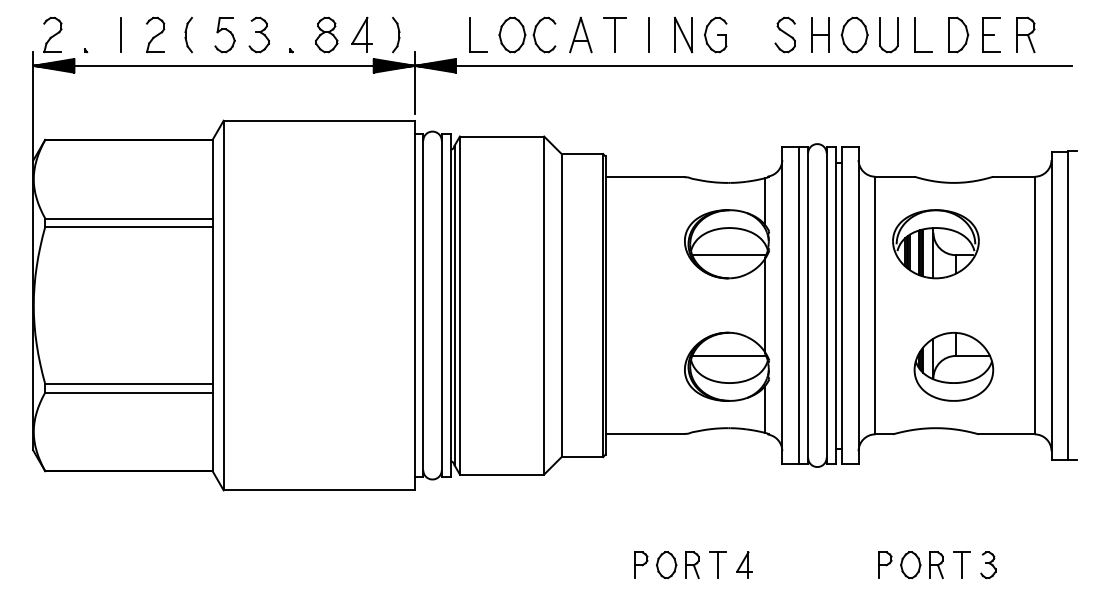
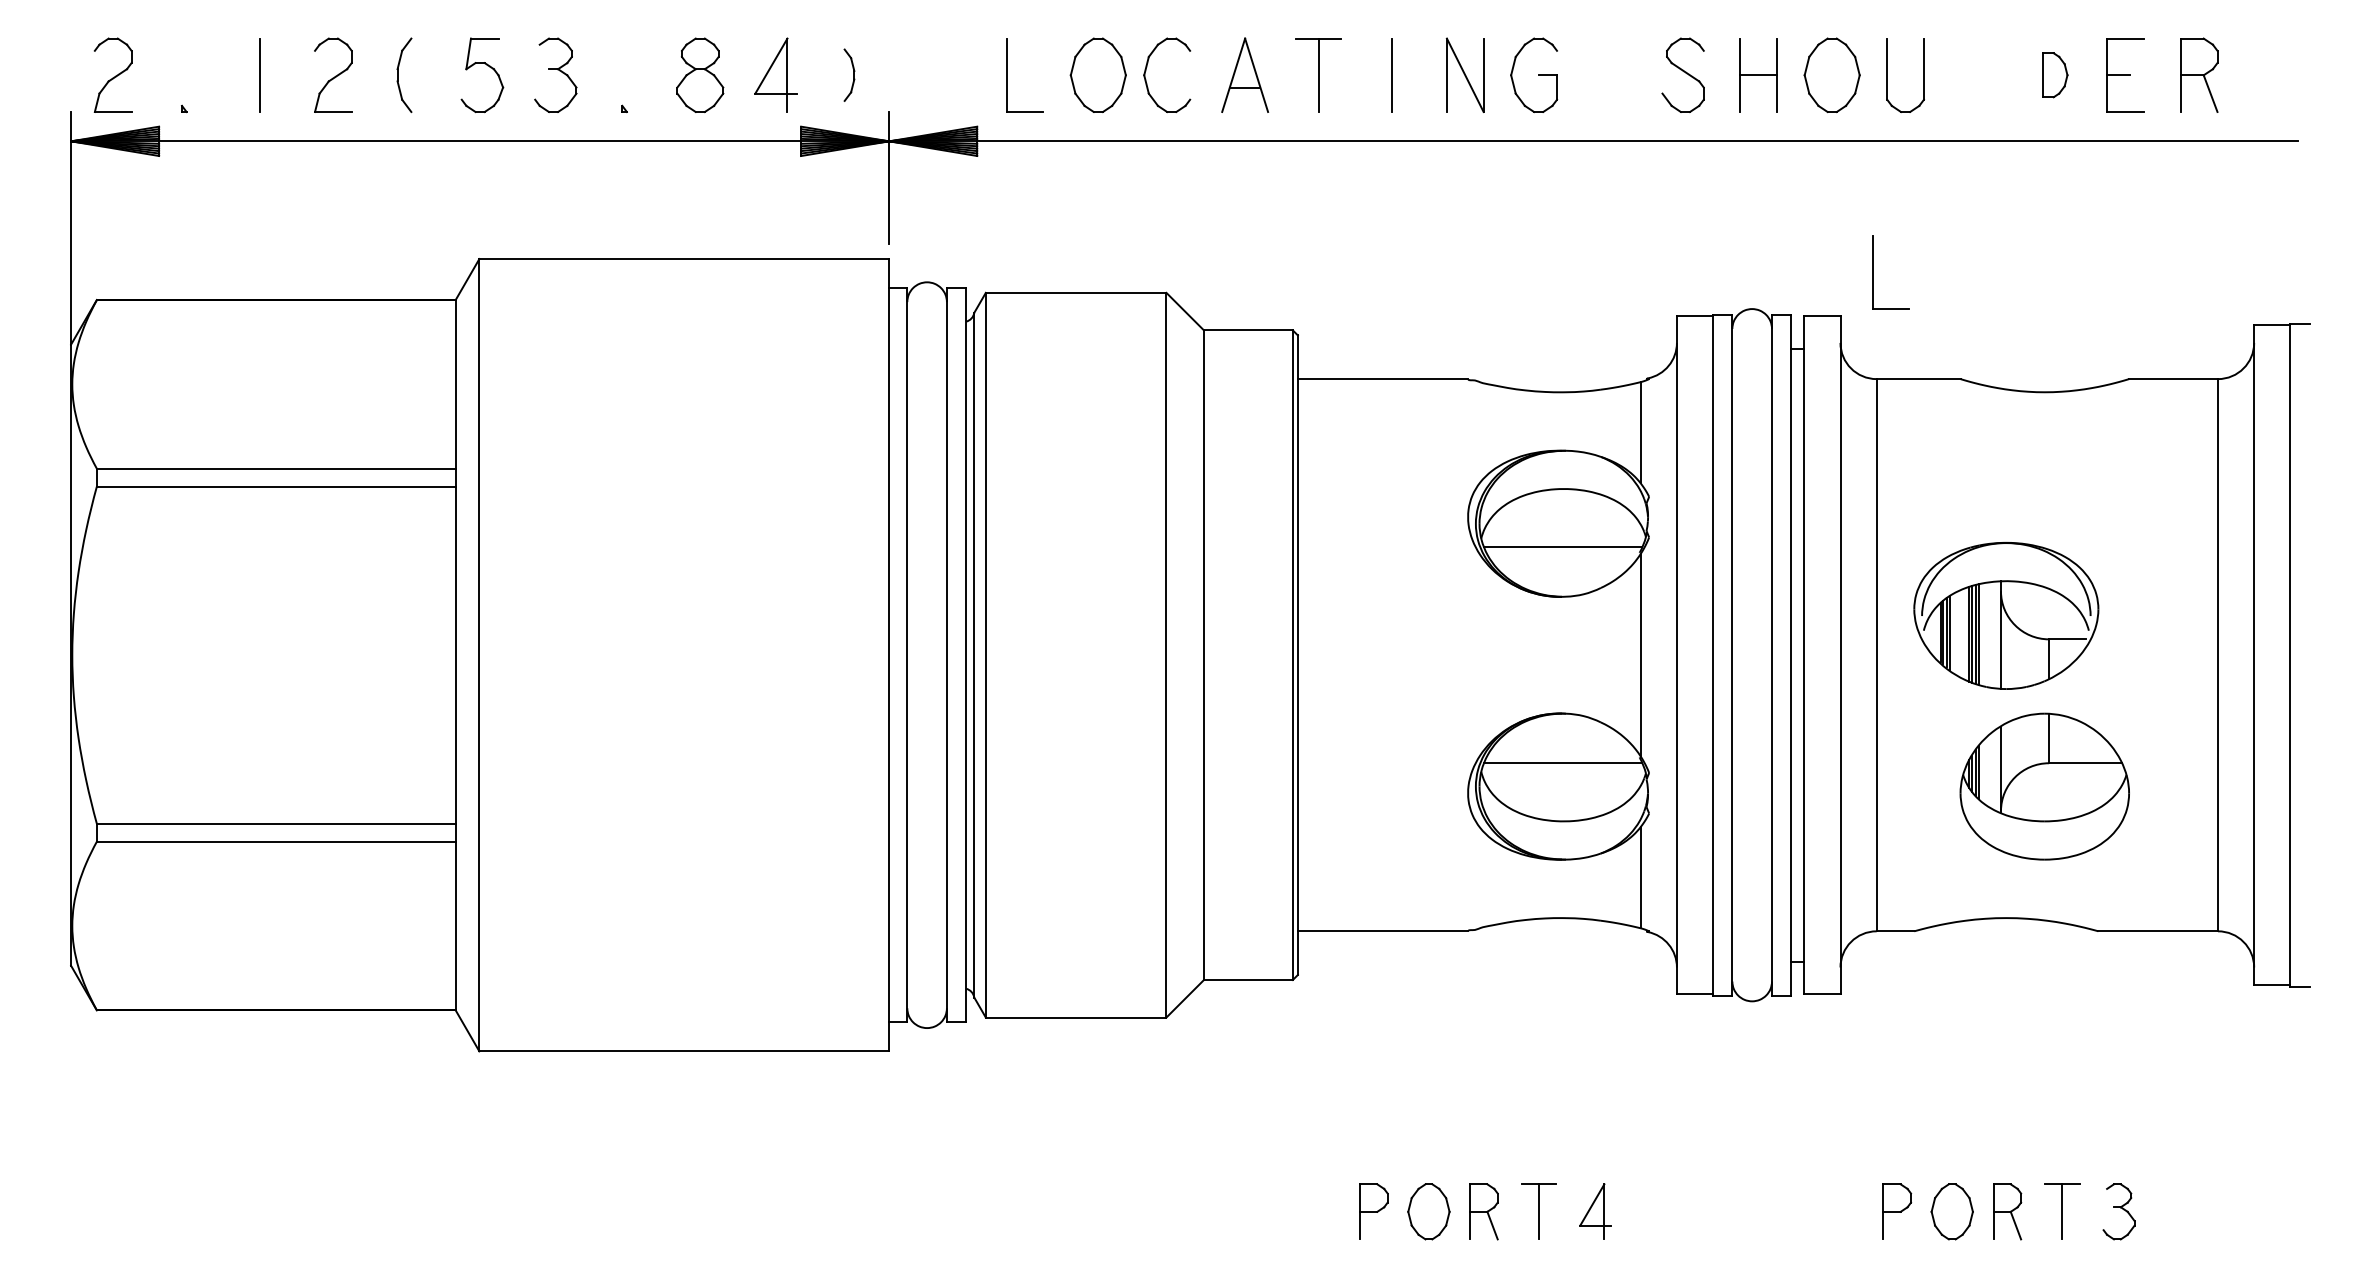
part: (396, 34) -> (849, 74), size x0.7
part: (915, 34) -> (1874, 271), moved
part: (958, 34) -> (2054, 74), size x0.6
part: (935, 244) -> (2005, 616), moved

